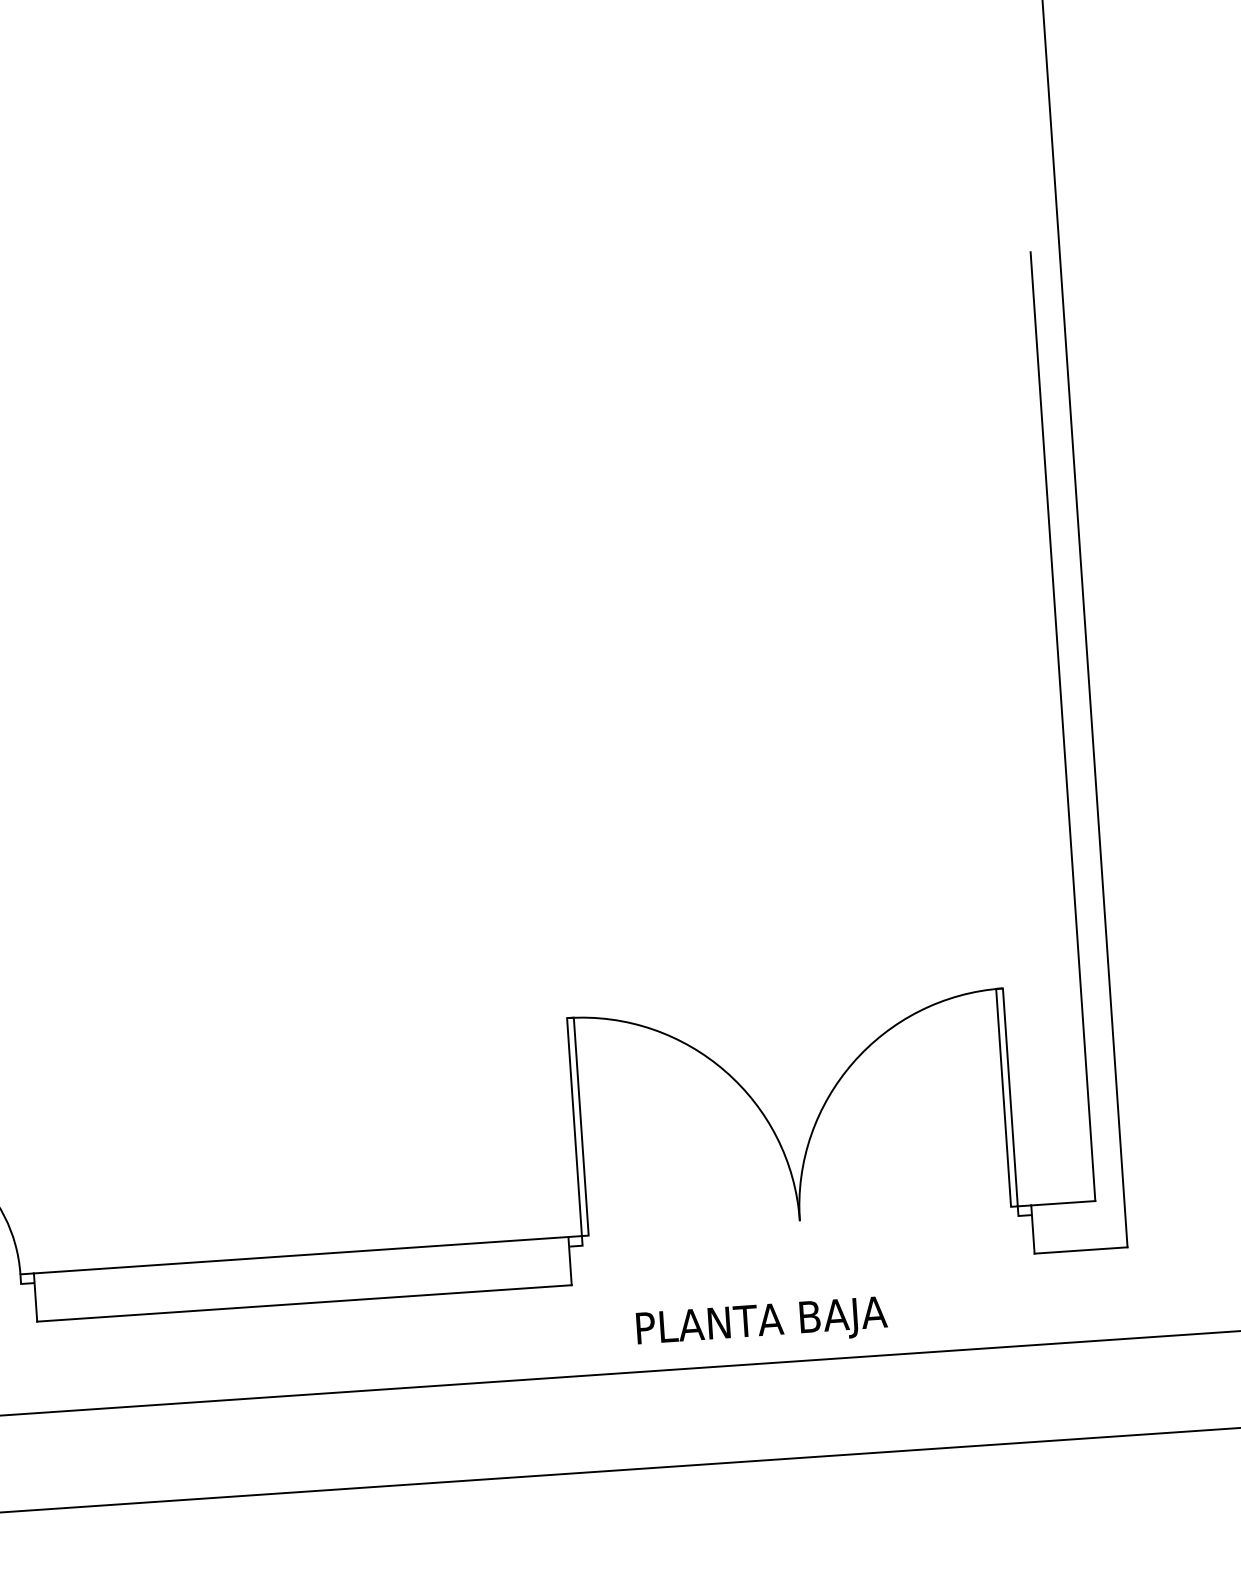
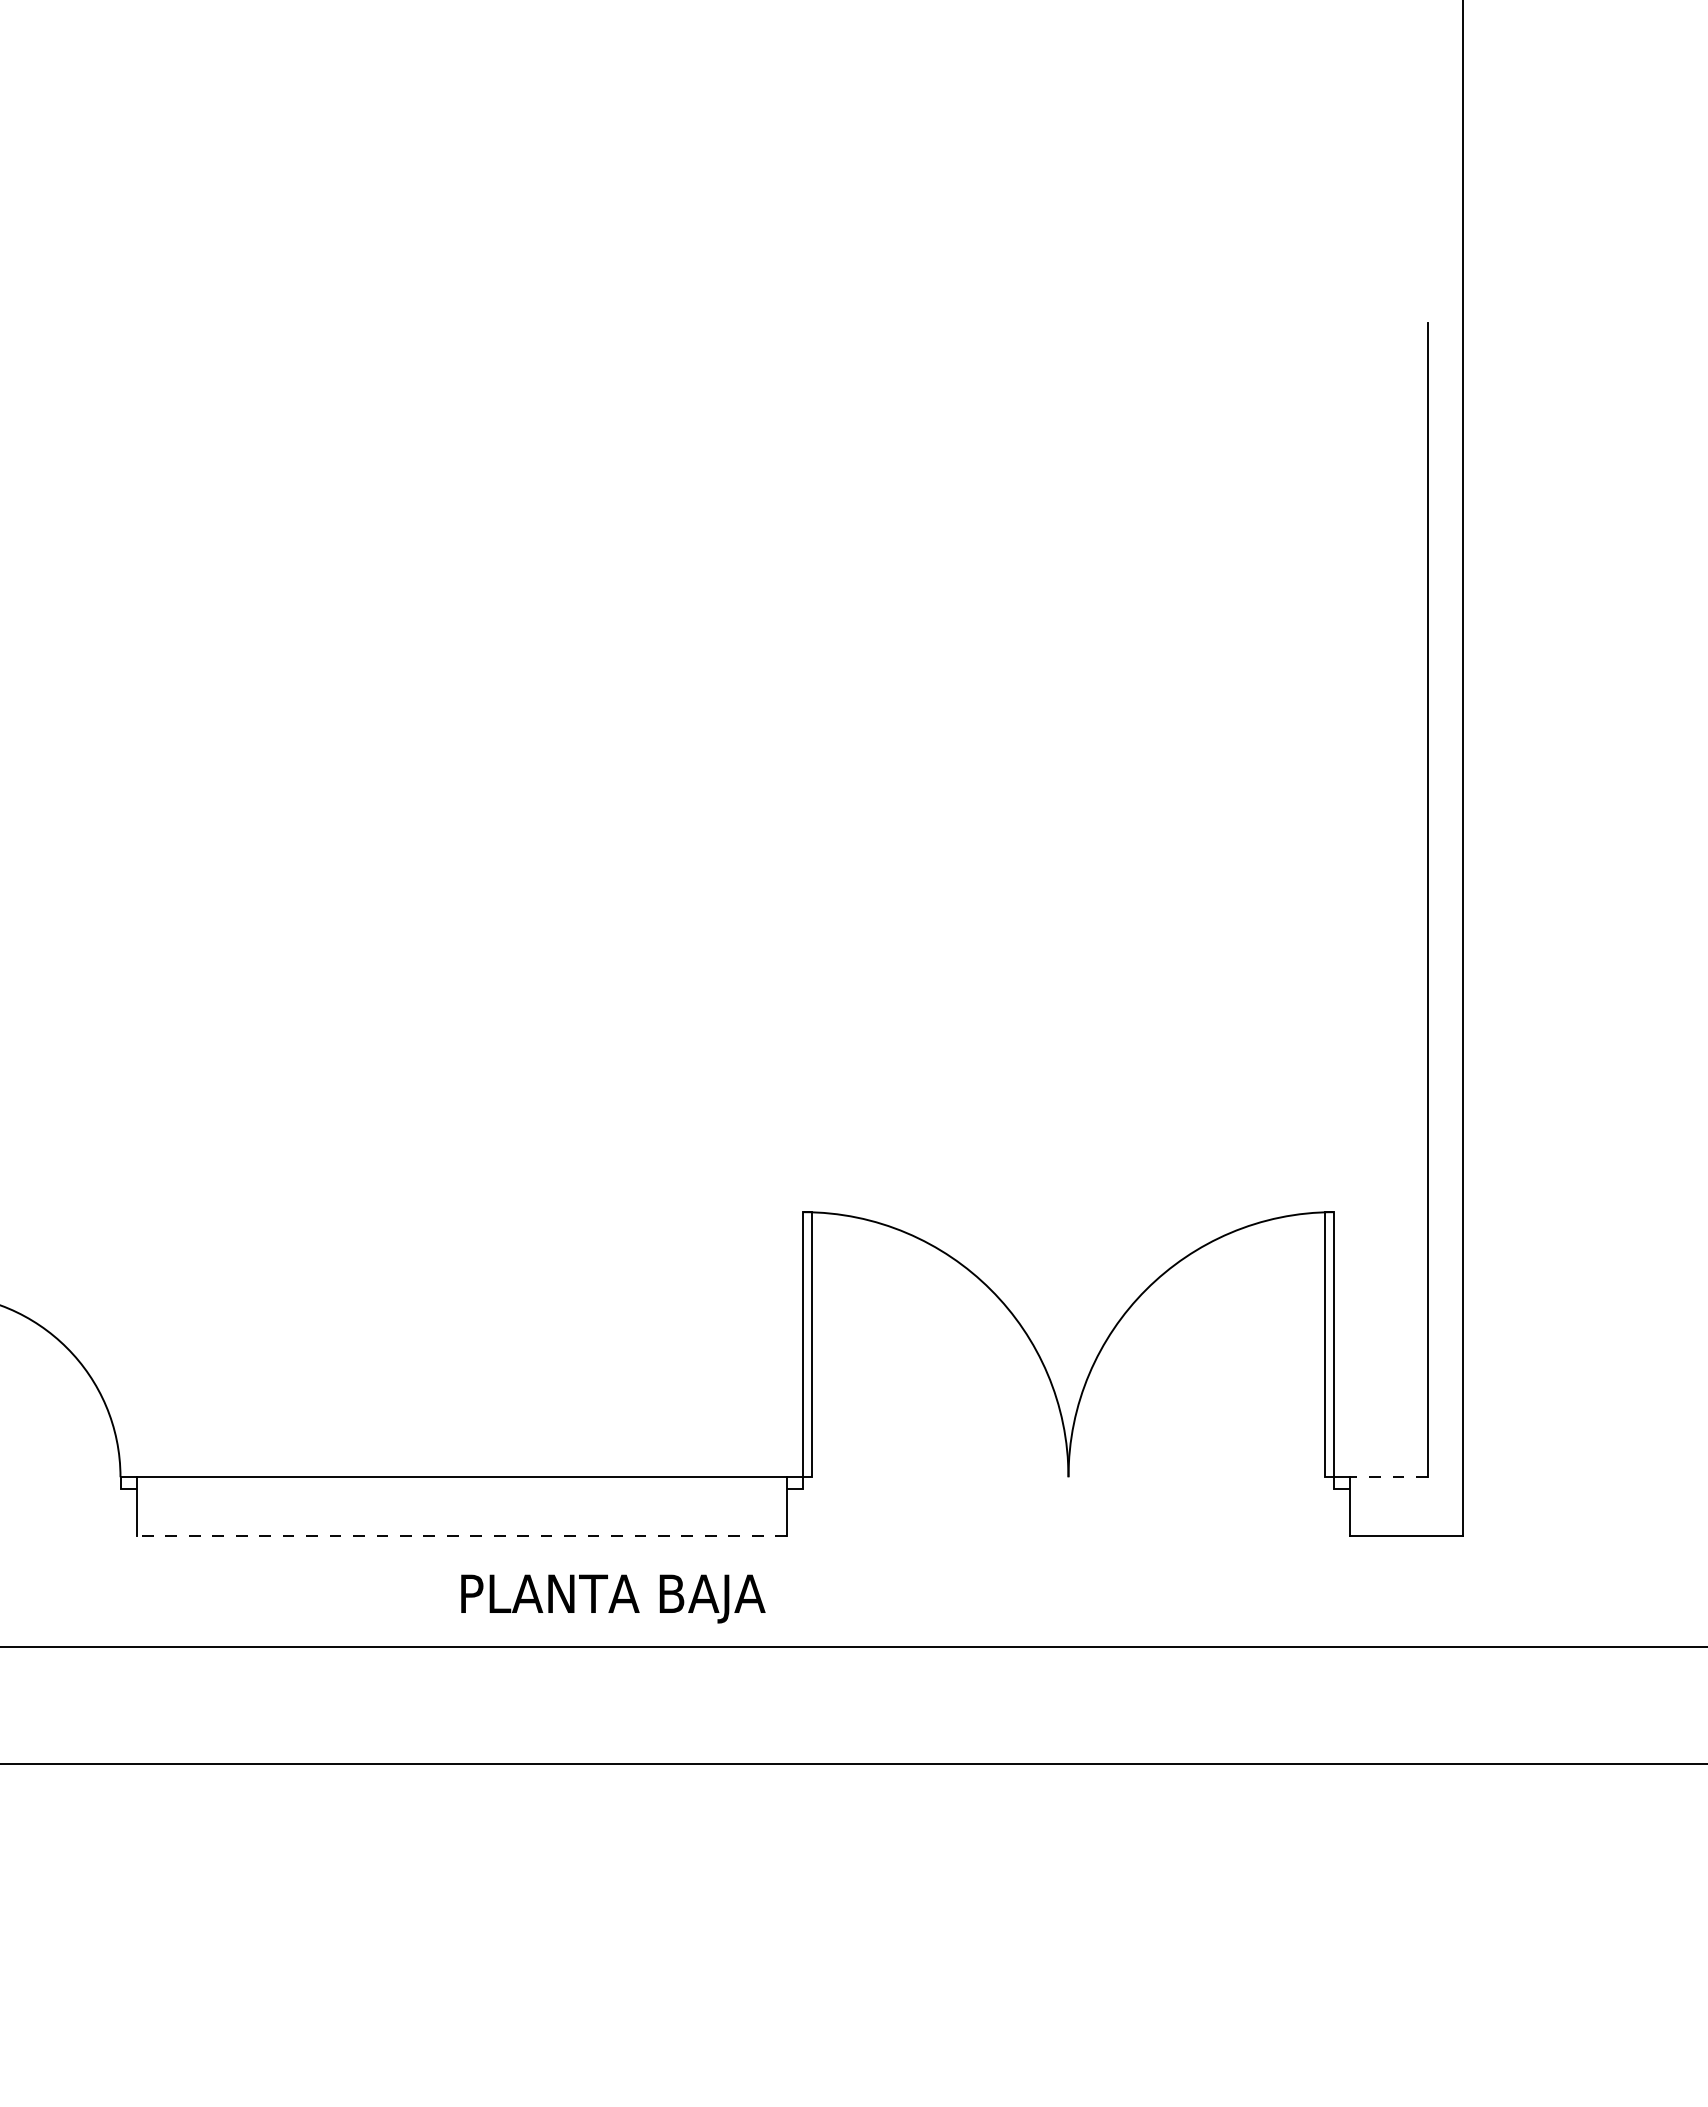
line: (1062, 1203) -> (1388, 1477), solid -> dashed
line: (304, 1303) -> (461, 1535), solid -> dashed
text: (762, 1323) -> (613, 1598), moved

